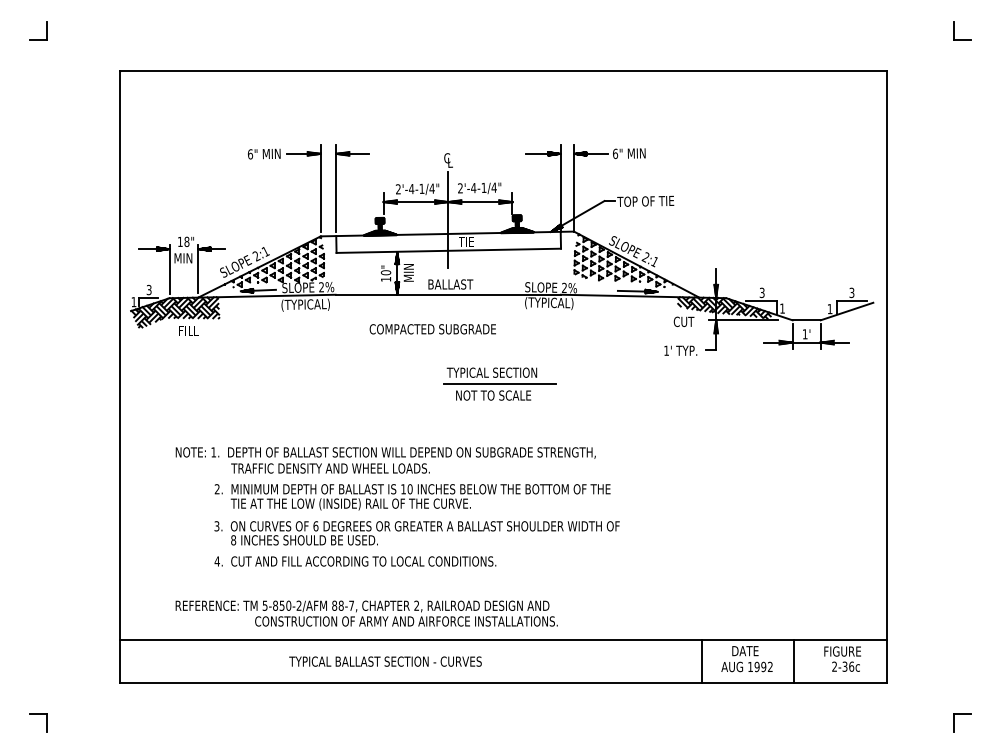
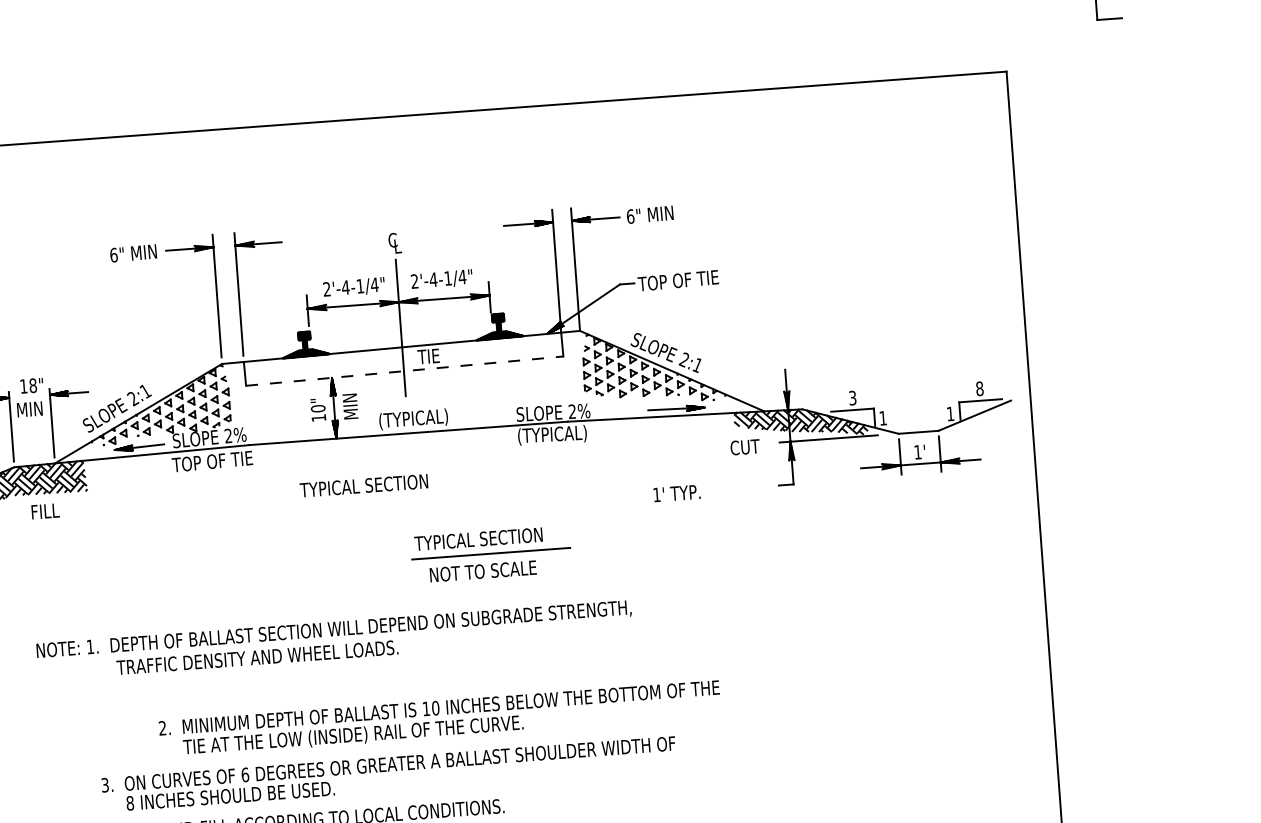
line: (449, 250) -> (405, 370), solid -> dashed
text: (452, 285) -> (413, 419), BALLAST -> (TYPICAL)
text: (851, 292) -> (979, 388), 3 -> 8
text: (308, 304) -> (211, 461), (TYPICAL) -> TOP OF TIE
text: (432, 329) -> (389, 484), COMPACTED SUBGRADE -> TYPICAL SECTION
text: (680, 350) -> (676, 493), moved
text: (385, 460) -> (334, 640), moved
text: (412, 497) -> (439, 719), moved

